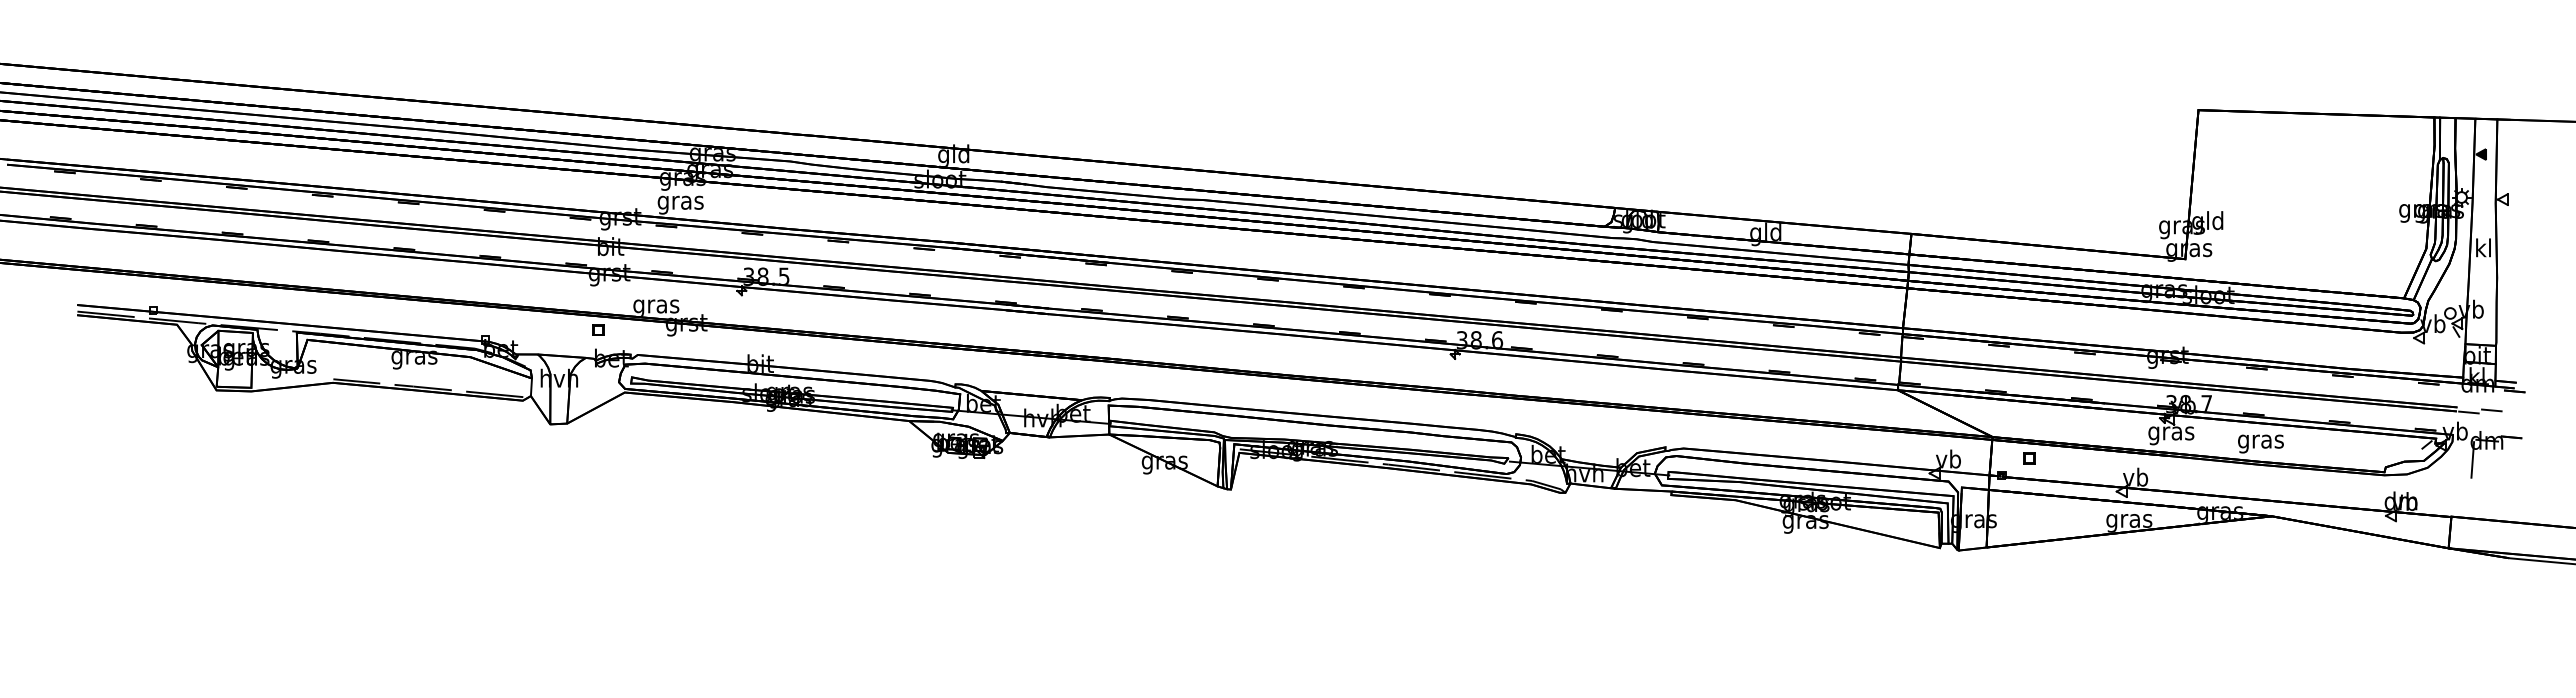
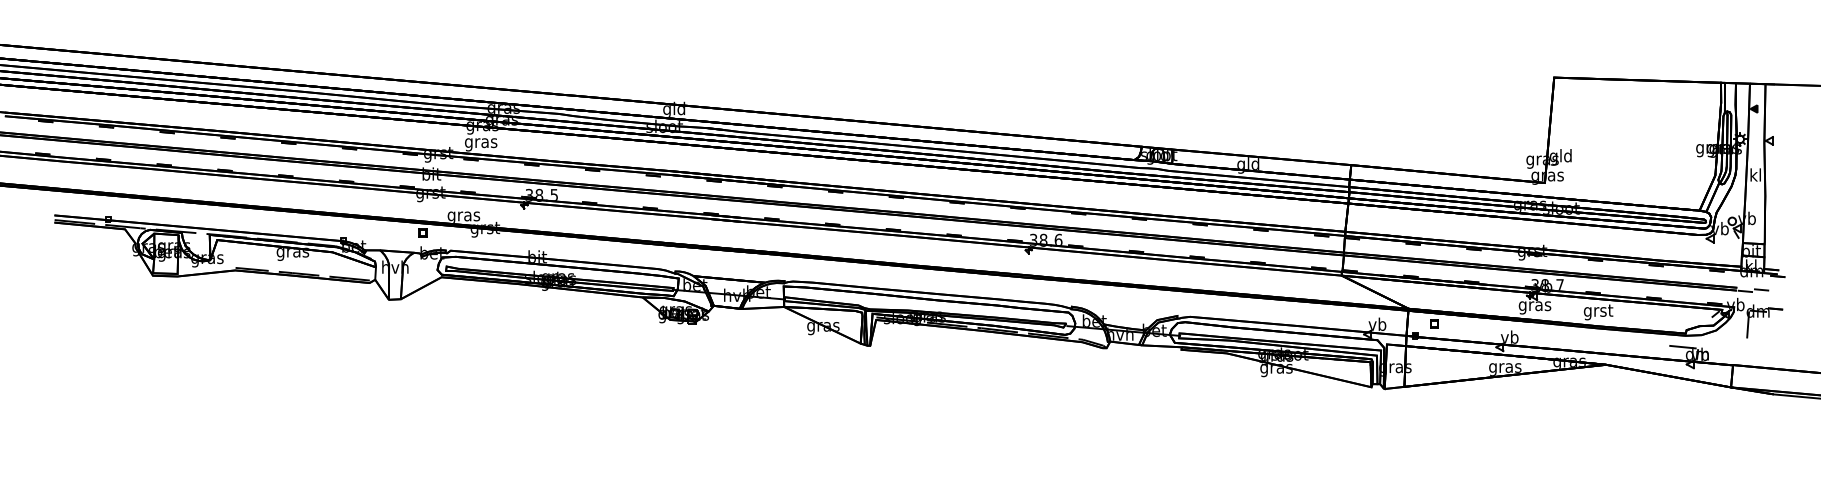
text: (2260, 442) -> (1598, 312), gras -> grst
line: (2380, 491) -> (1682, 347), added

